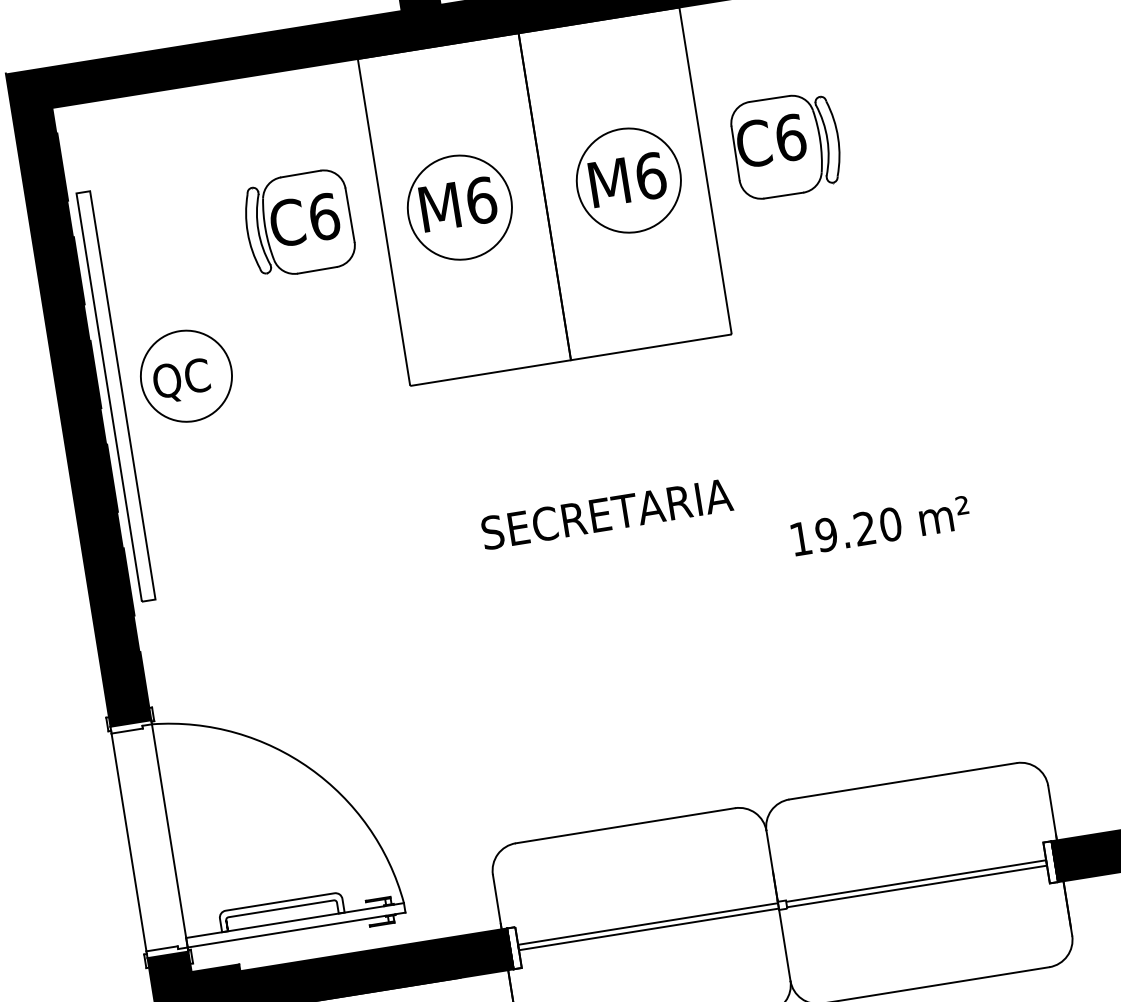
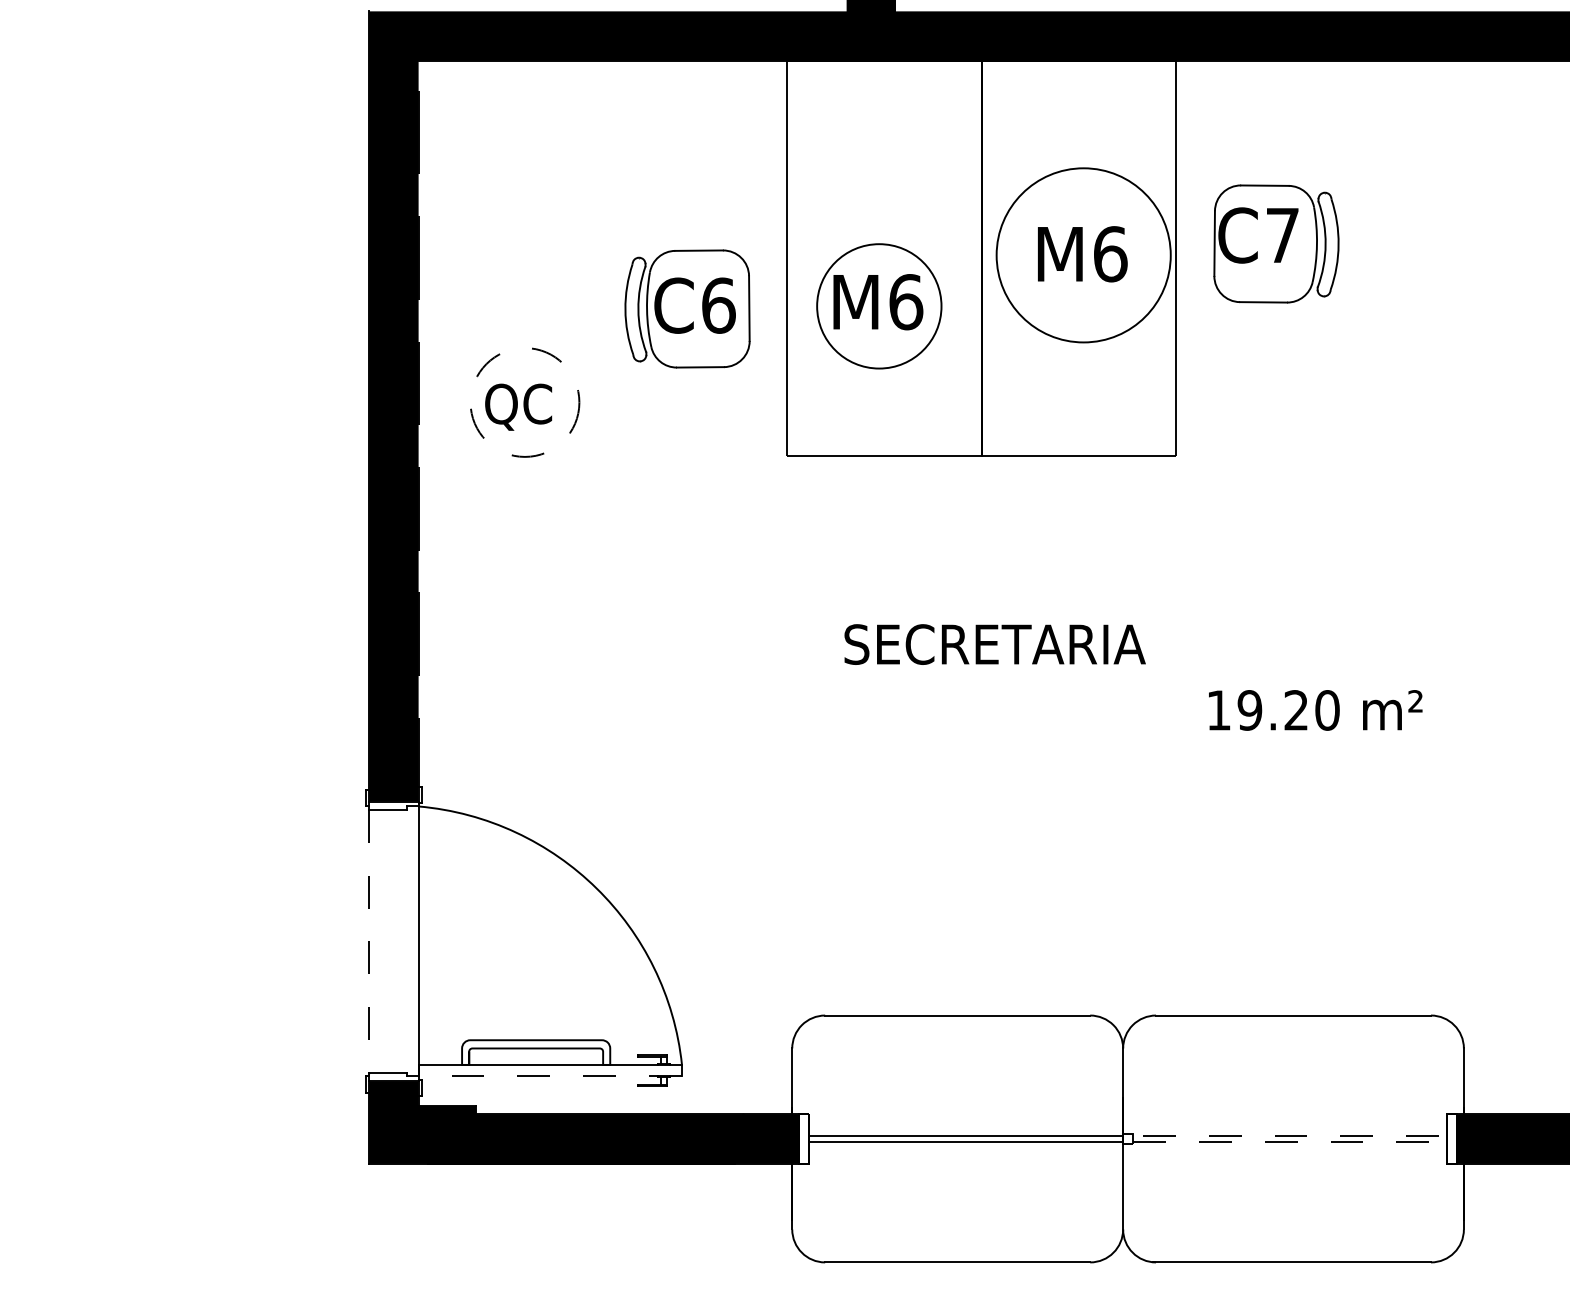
text: (790, 137) -> (1282, 235), C6 -> C7
circle: (628, 180) -> (1083, 255), size x1.4
part: (460, 207) -> (879, 306), moved
part: (298, 223) -> (687, 308), moved
circle: (186, 376) -> (524, 402), solid -> dashed
part: (115, 396) -> (437, 412), removed
line: (129, 842) -> (369, 941), solid -> dashed
line: (1046, 862) -> (1447, 1138), solid -> dashed
line: (296, 930) -> (550, 1076), solid -> dashed

